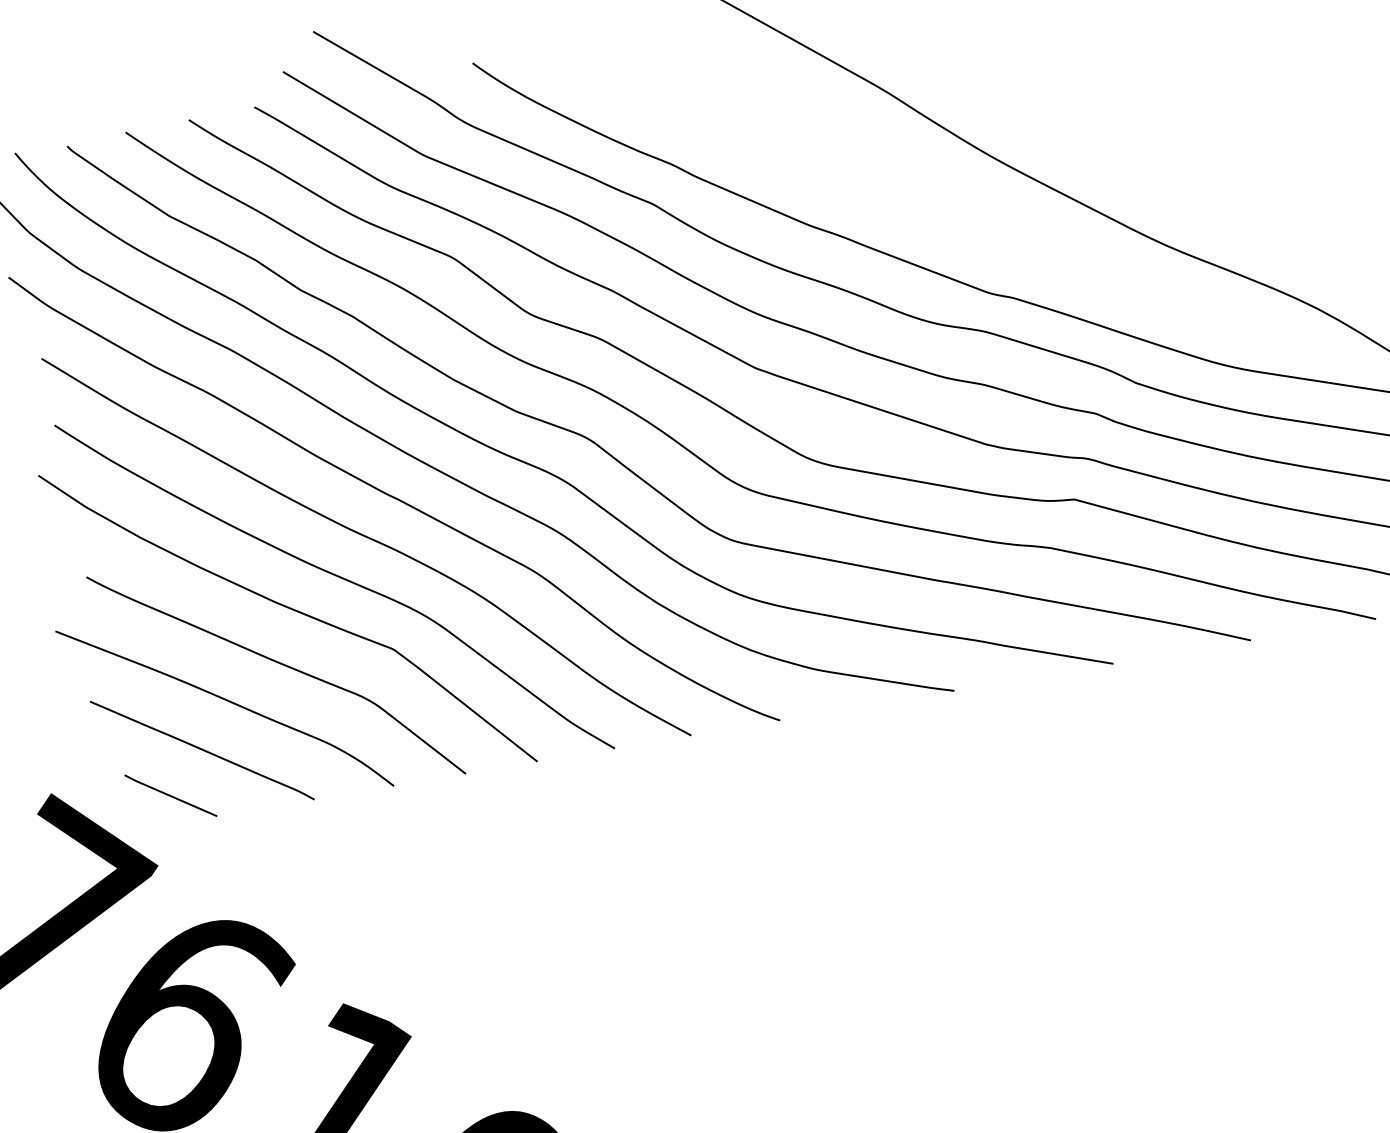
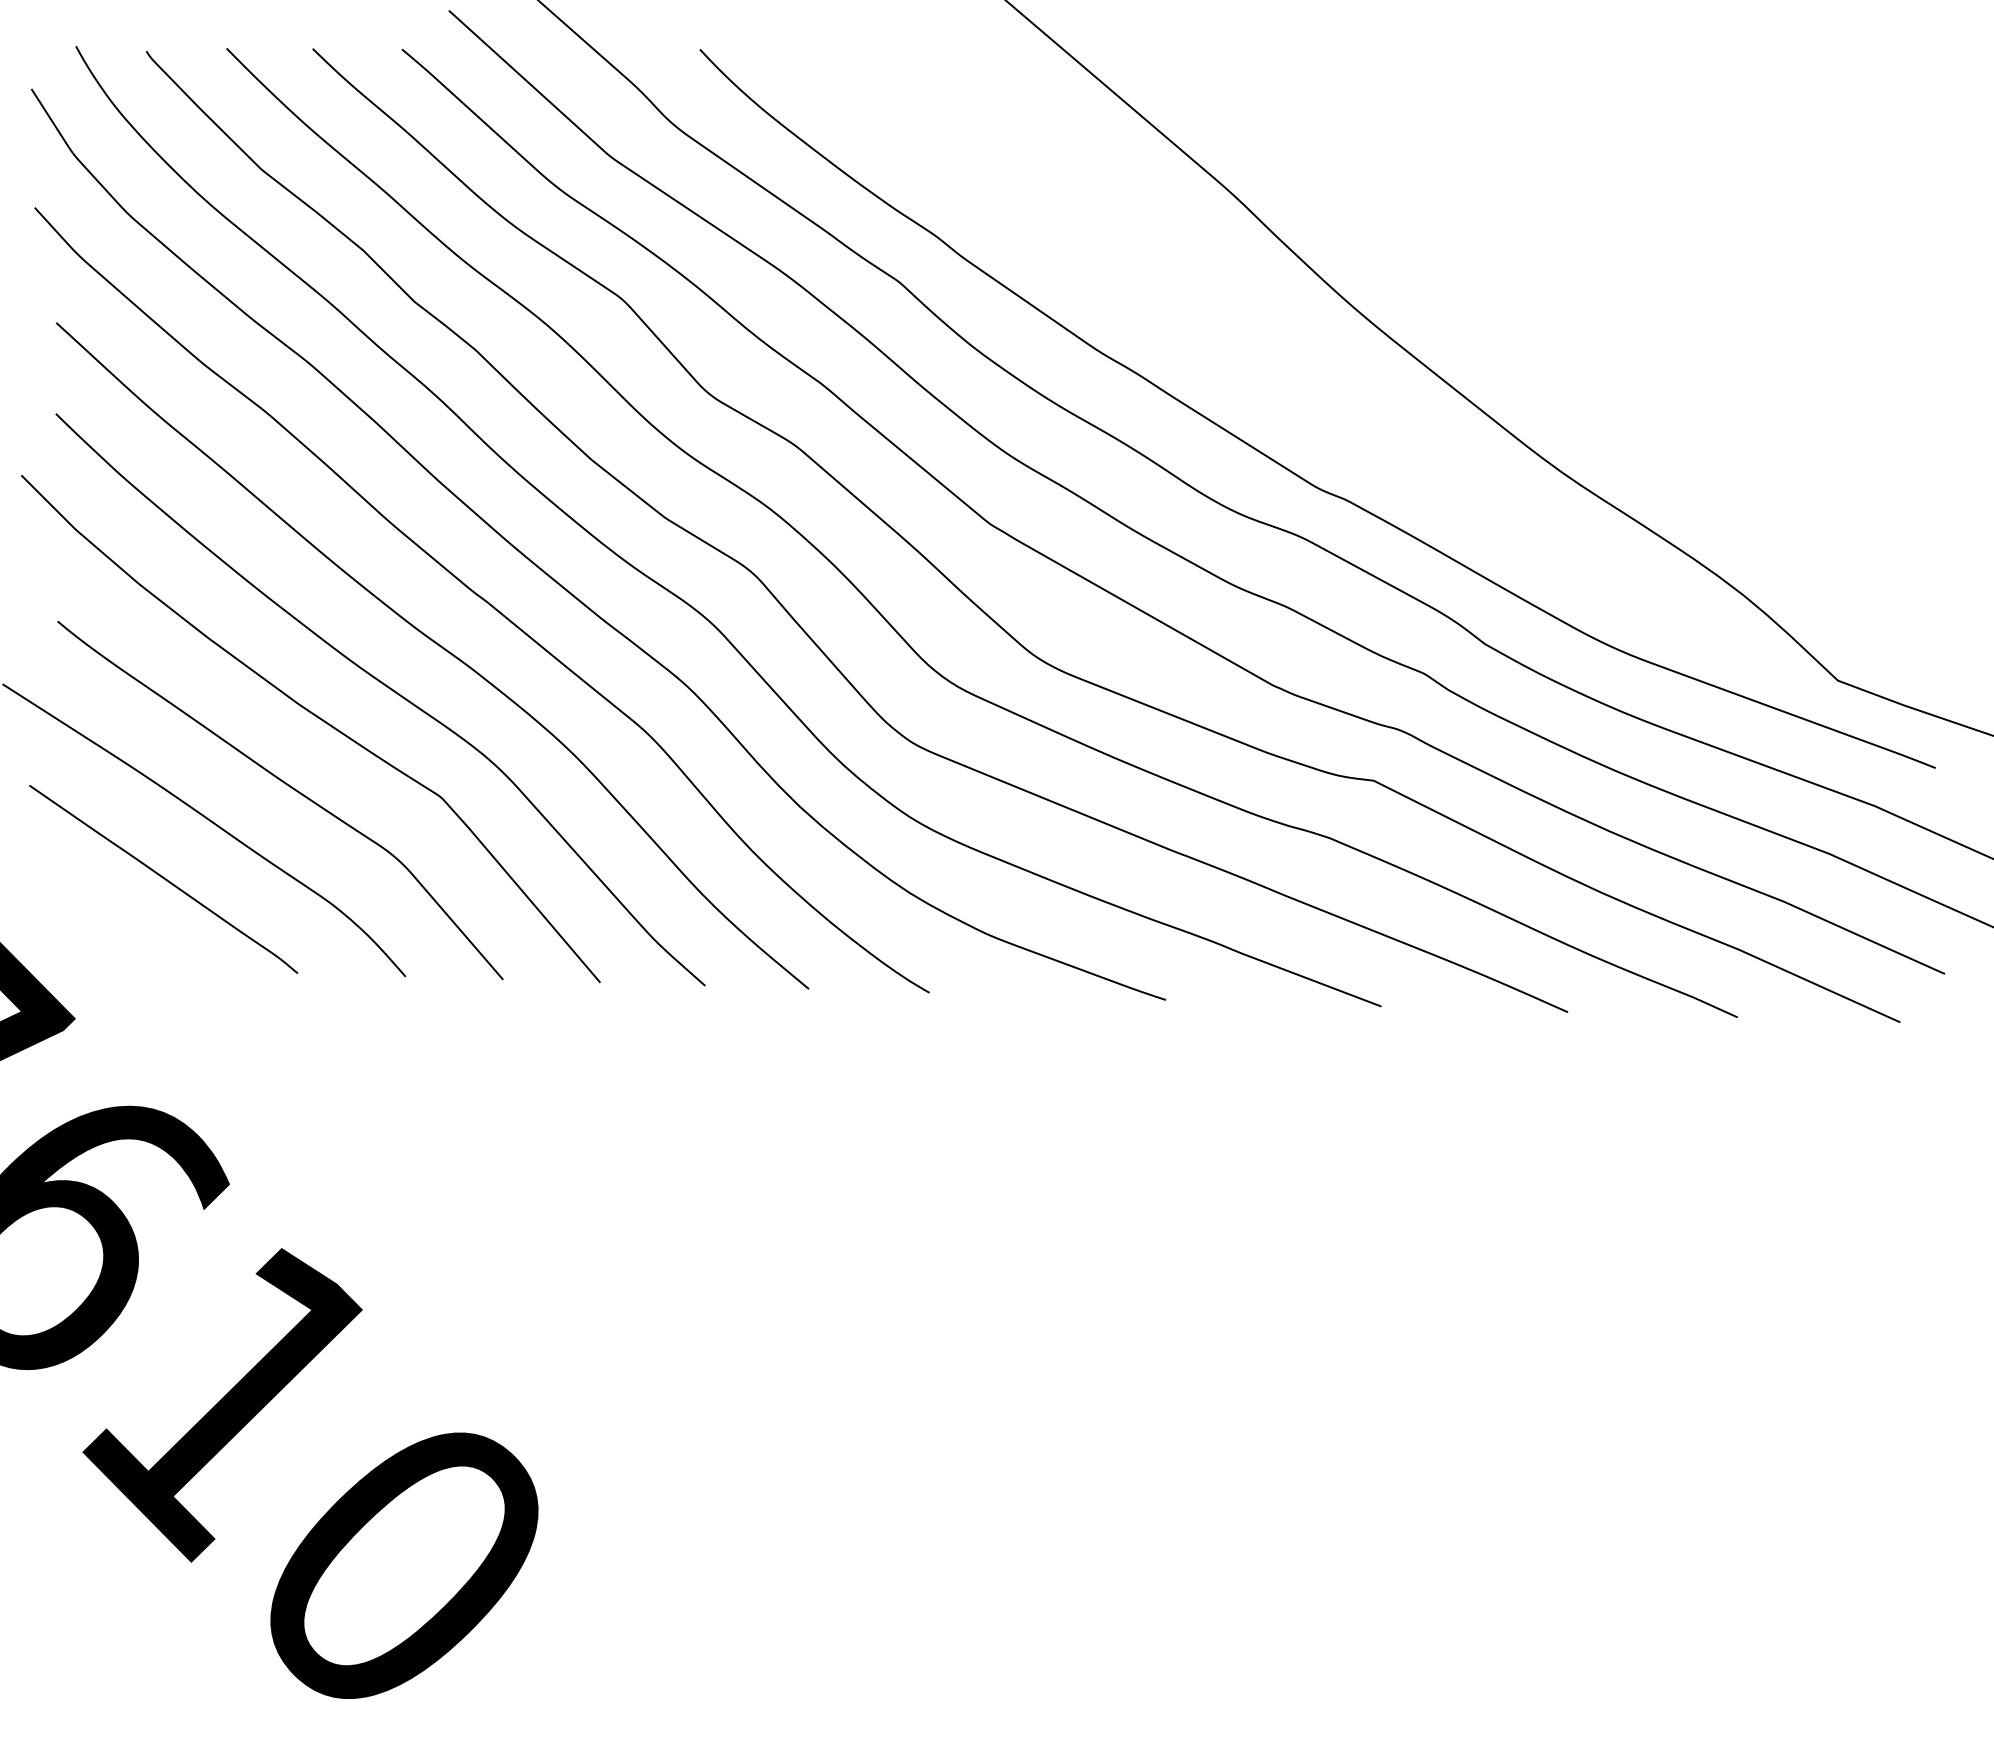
curve: (170, 795) -> (110, 929), removed

